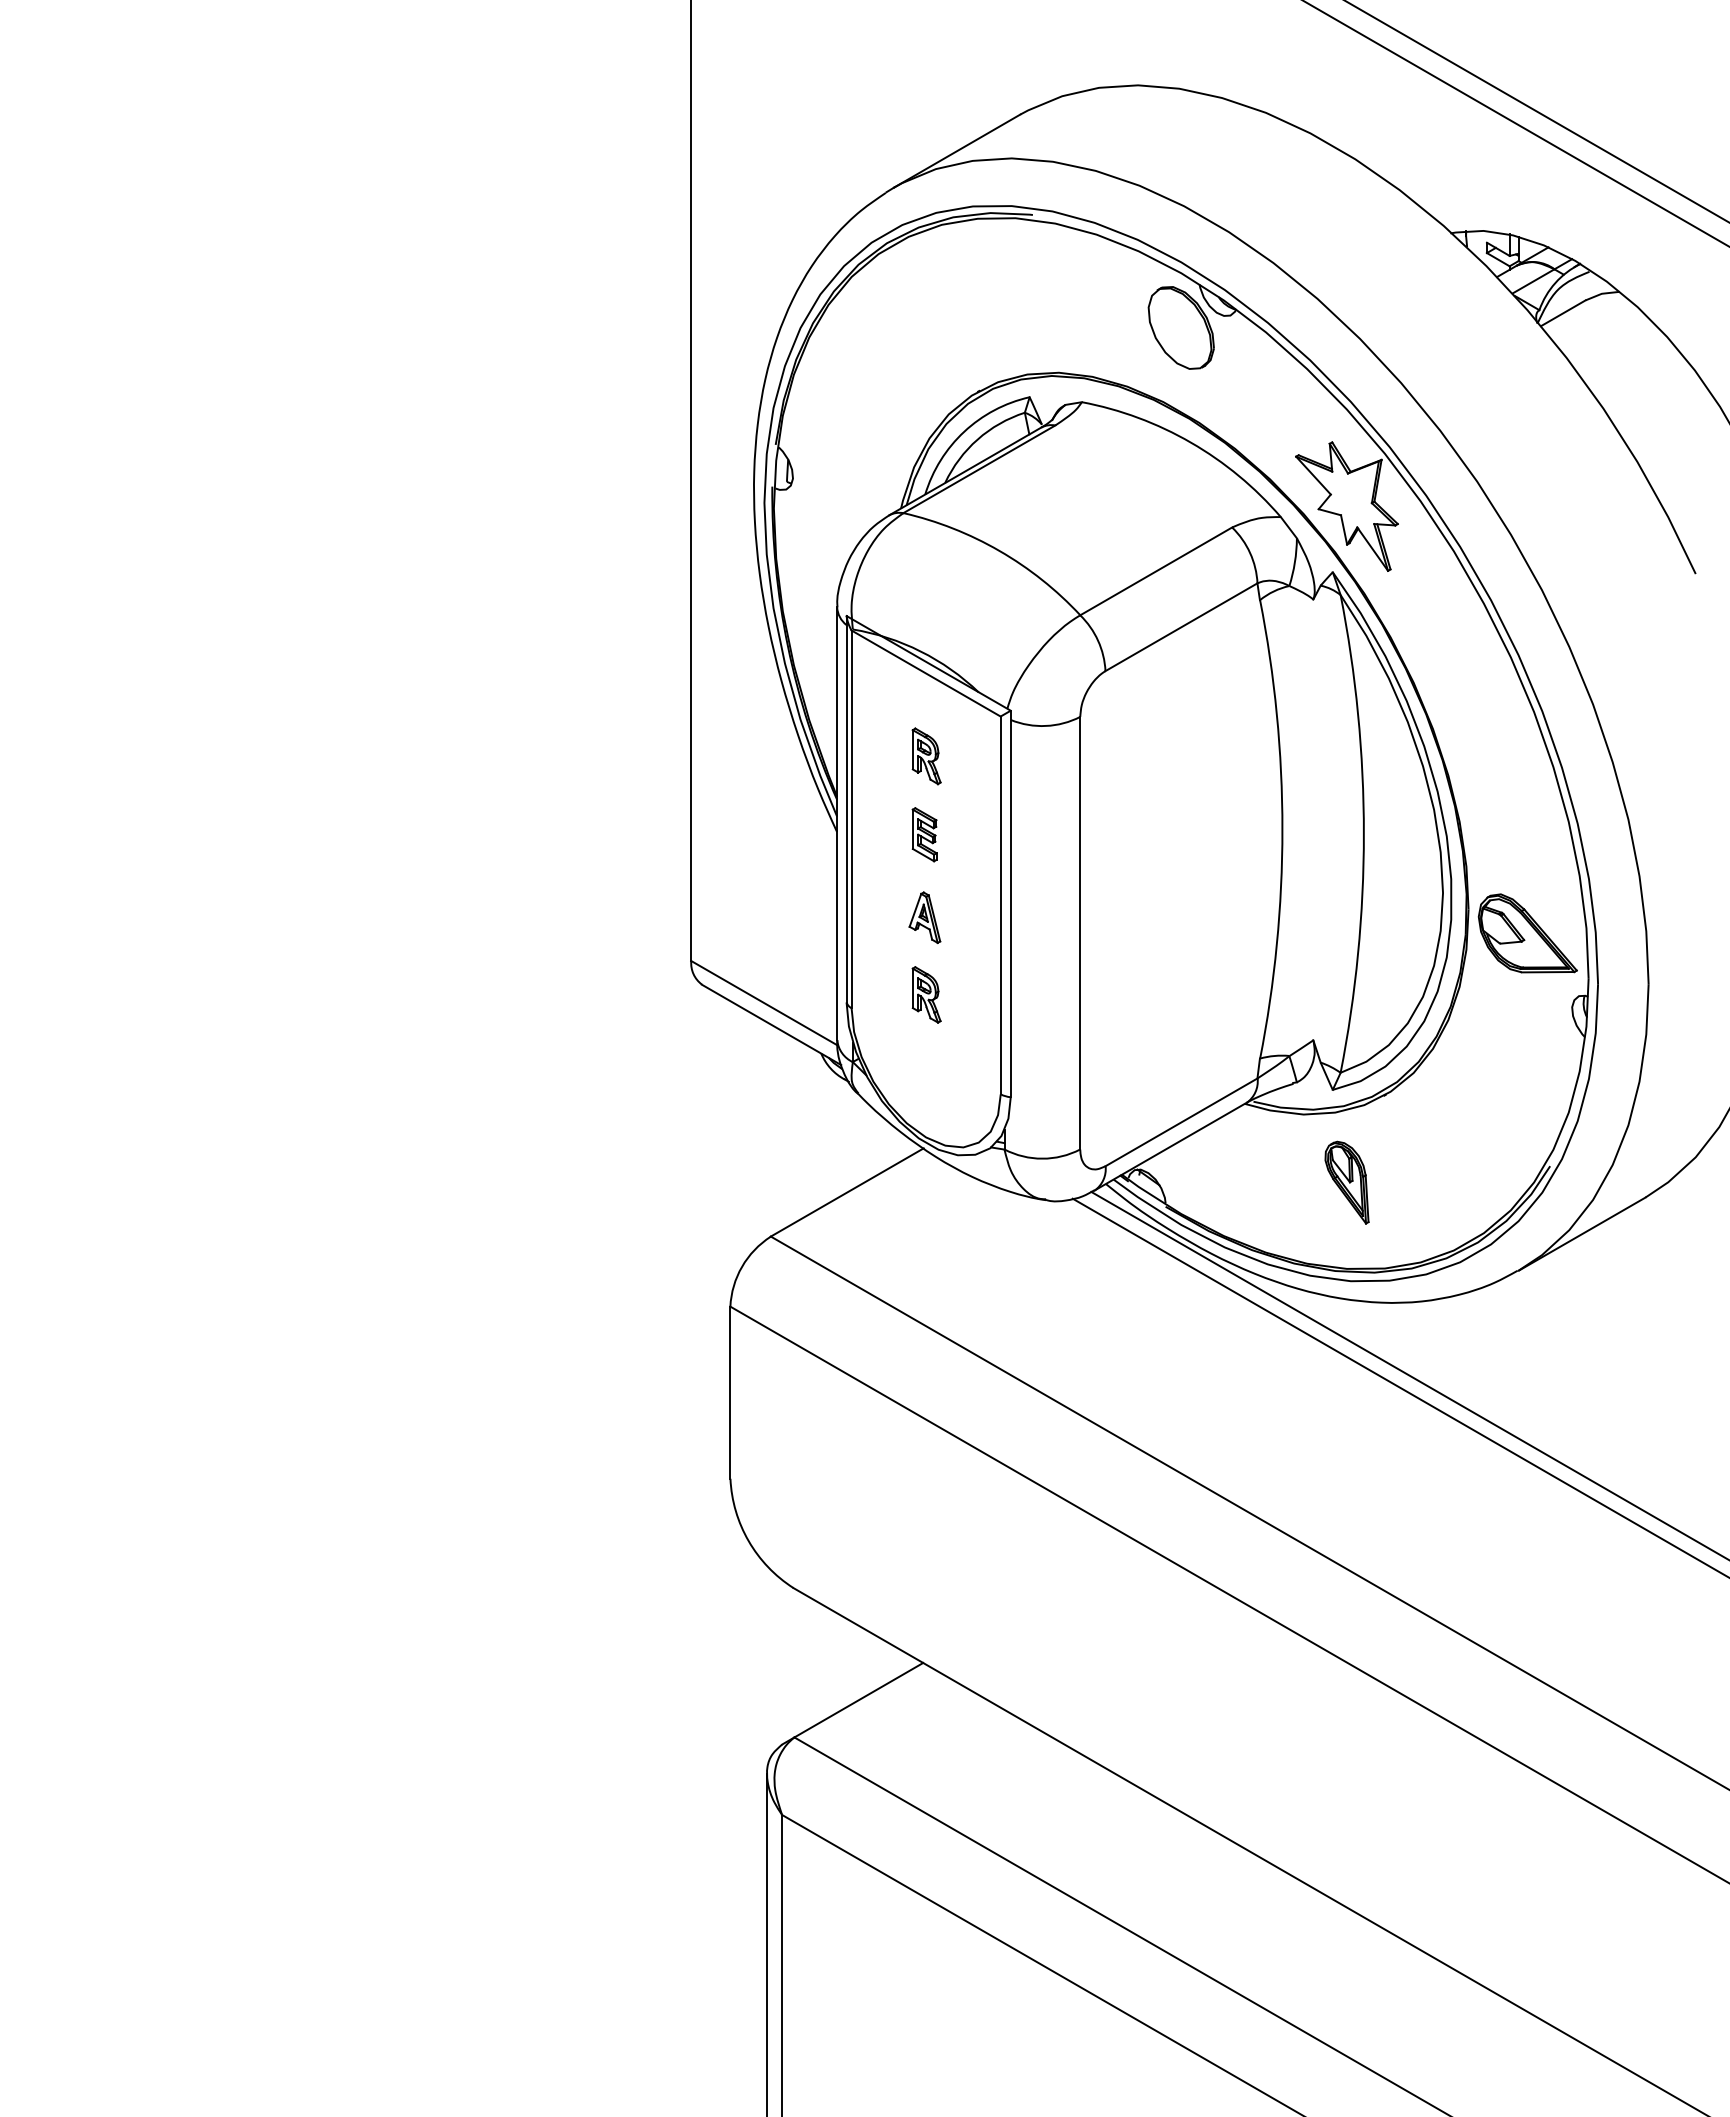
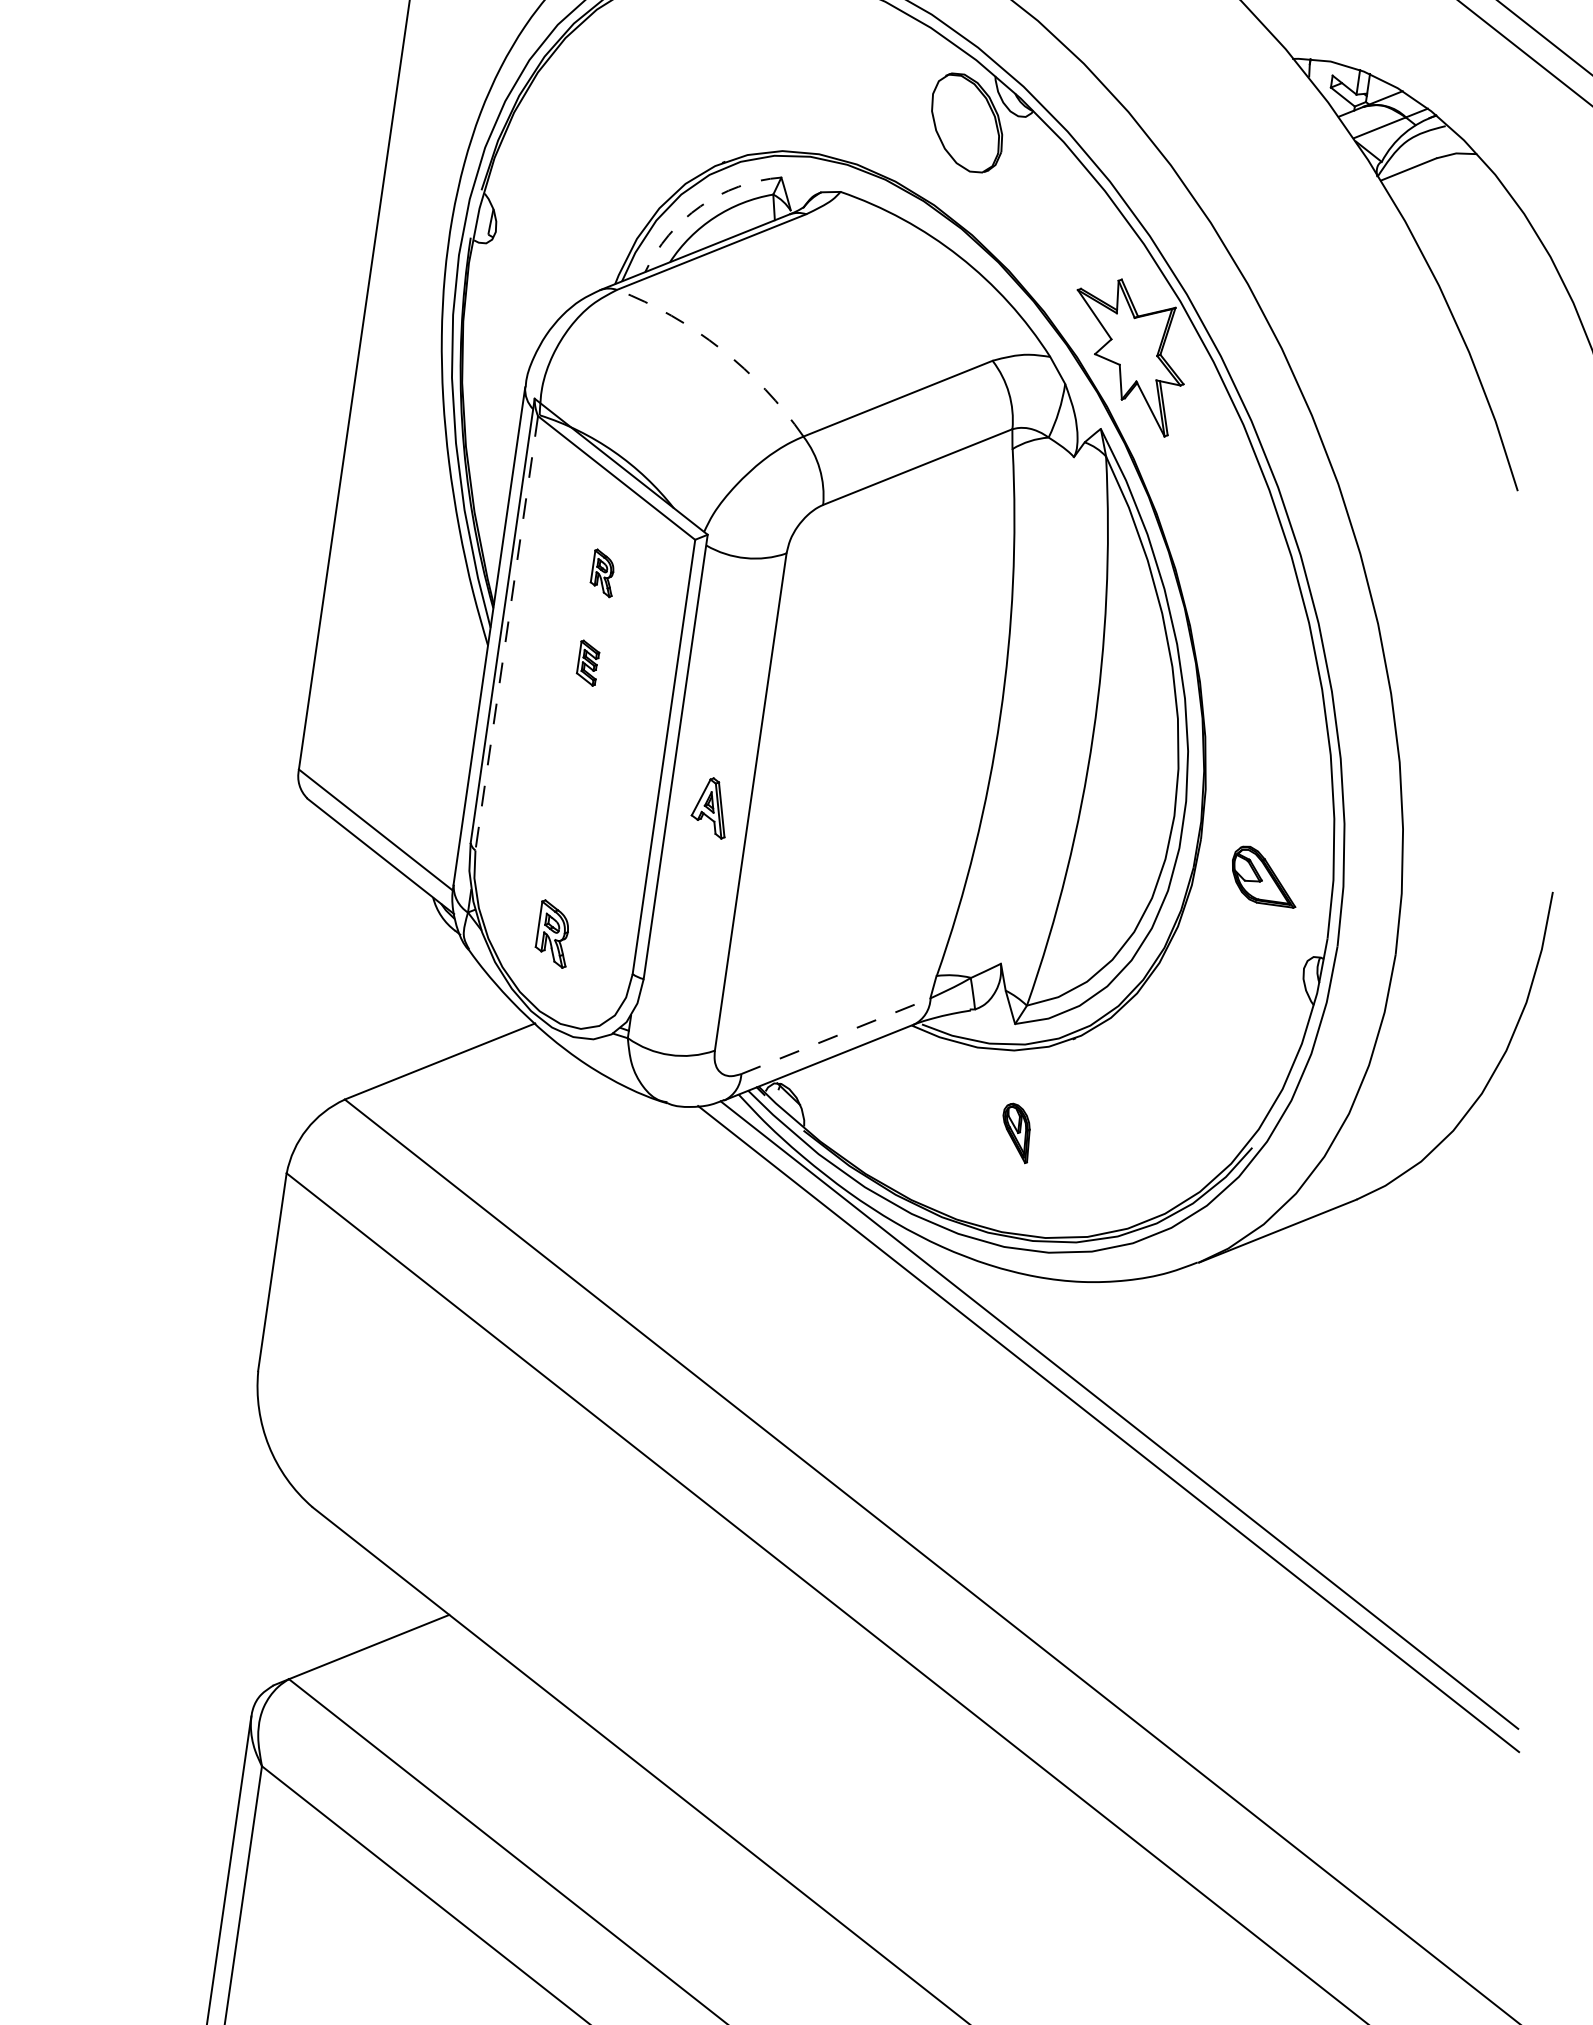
arc: (964, 431) -> (700, 206), solid -> dashed
arc: (999, 550) -> (721, 348), solid -> dashed
part: (926, 756) -> (603, 573), size x0.7
line: (851, 819) -> (506, 633), solid -> dashed
part: (924, 834) -> (588, 662), size x0.7
part: (924, 917) -> (710, 807), moved
part: (1527, 933) -> (1264, 876), size x0.6
part: (926, 994) -> (553, 933), moved
line: (1181, 1122) -> (835, 1036), solid -> dashed
part: (1346, 1182) -> (1015, 1132), size x0.6

